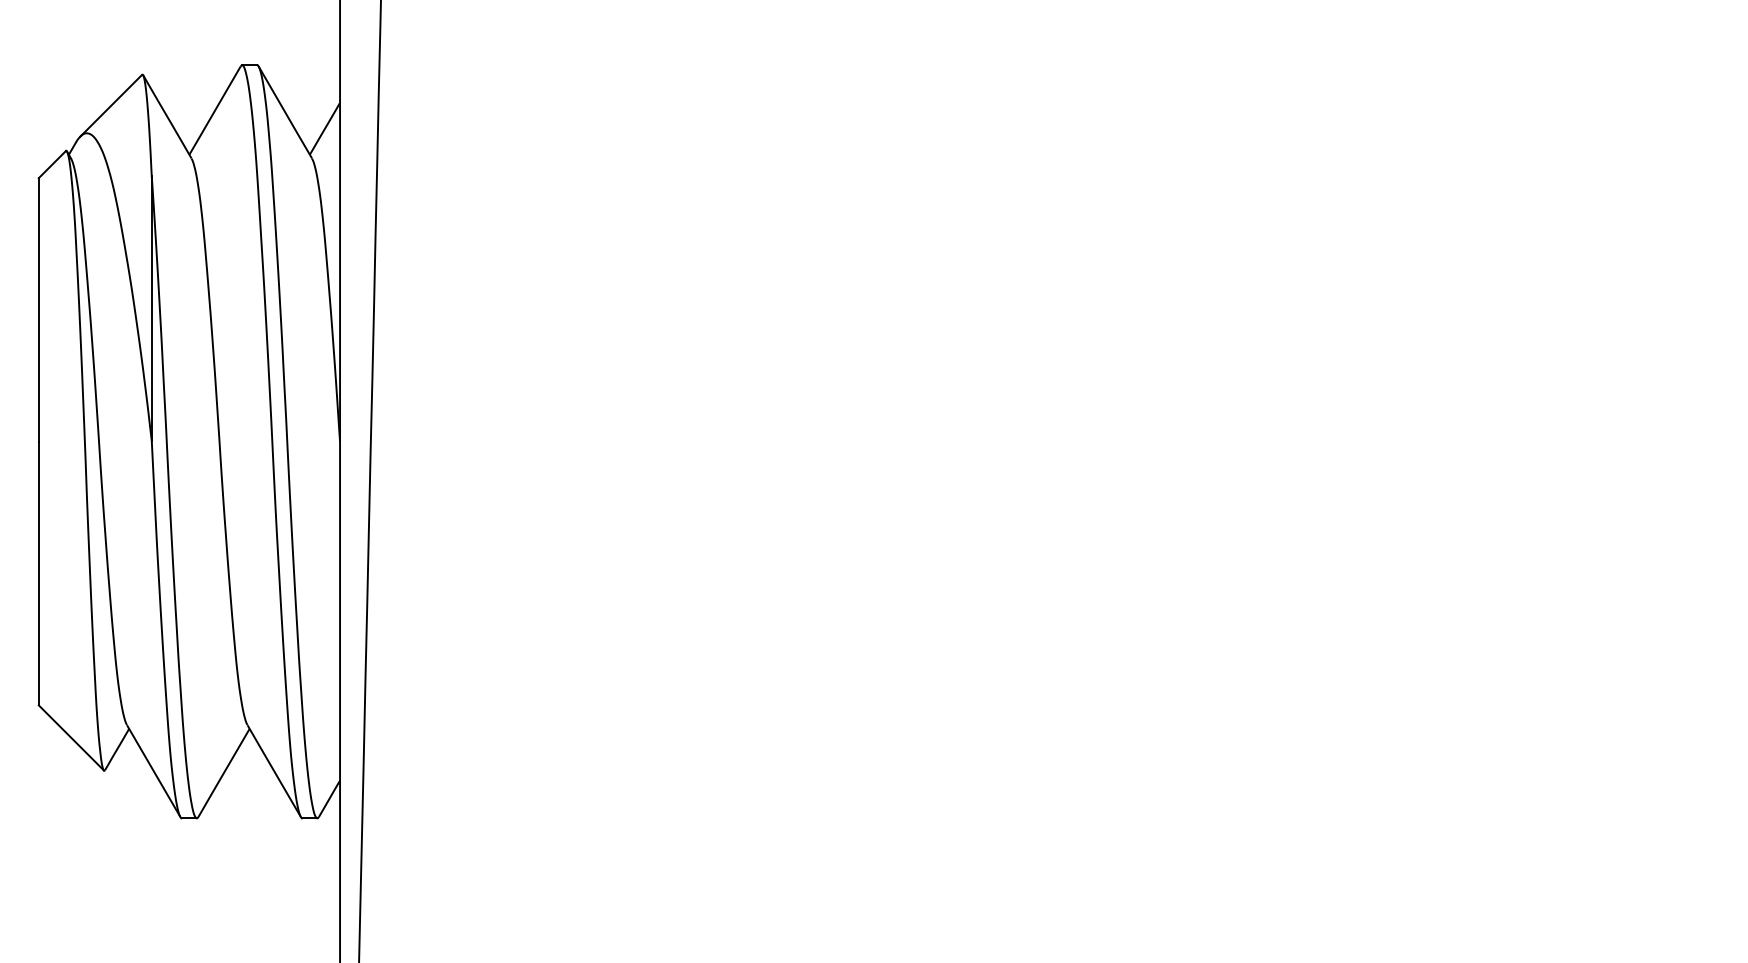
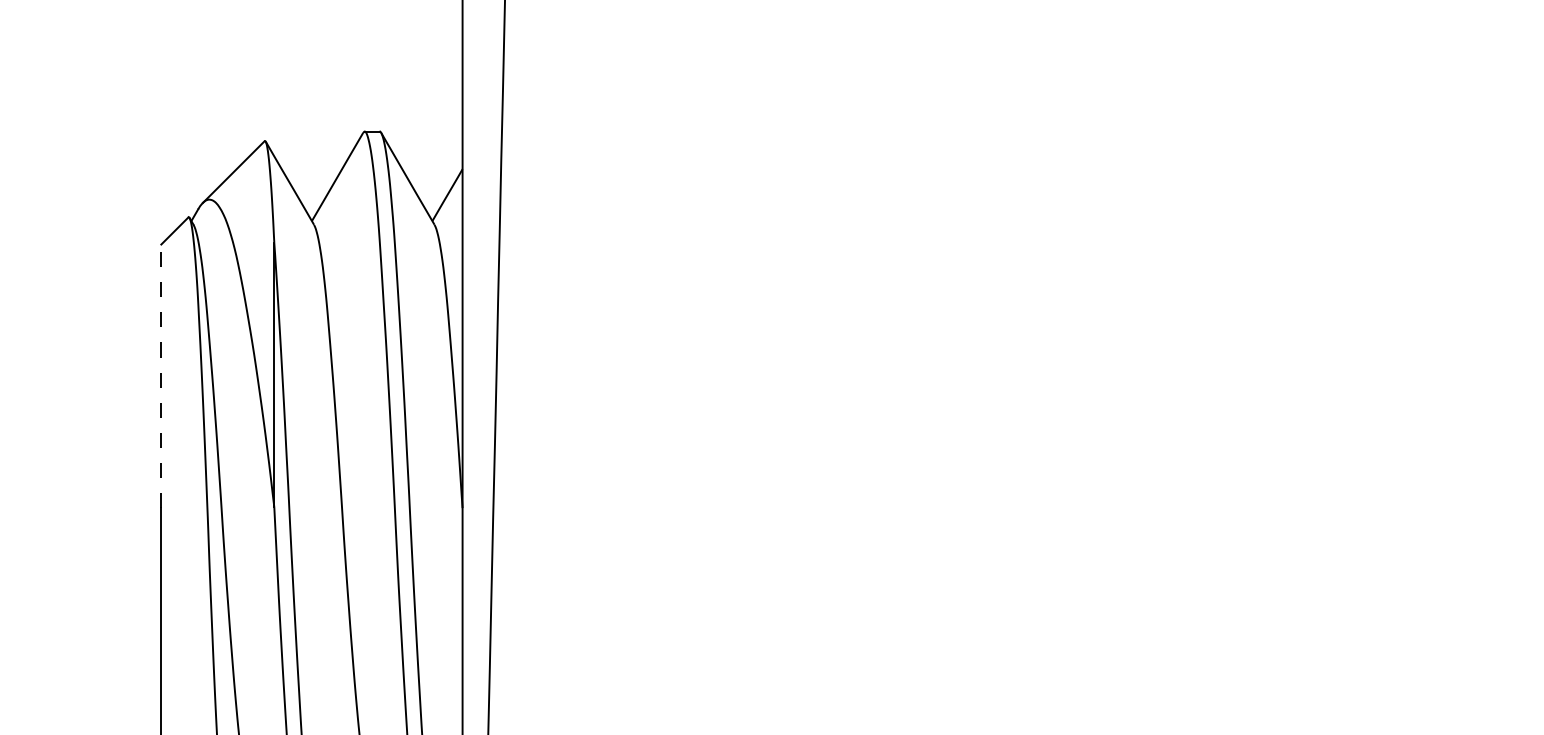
line: (38, 309) -> (161, 375), solid -> dashed

